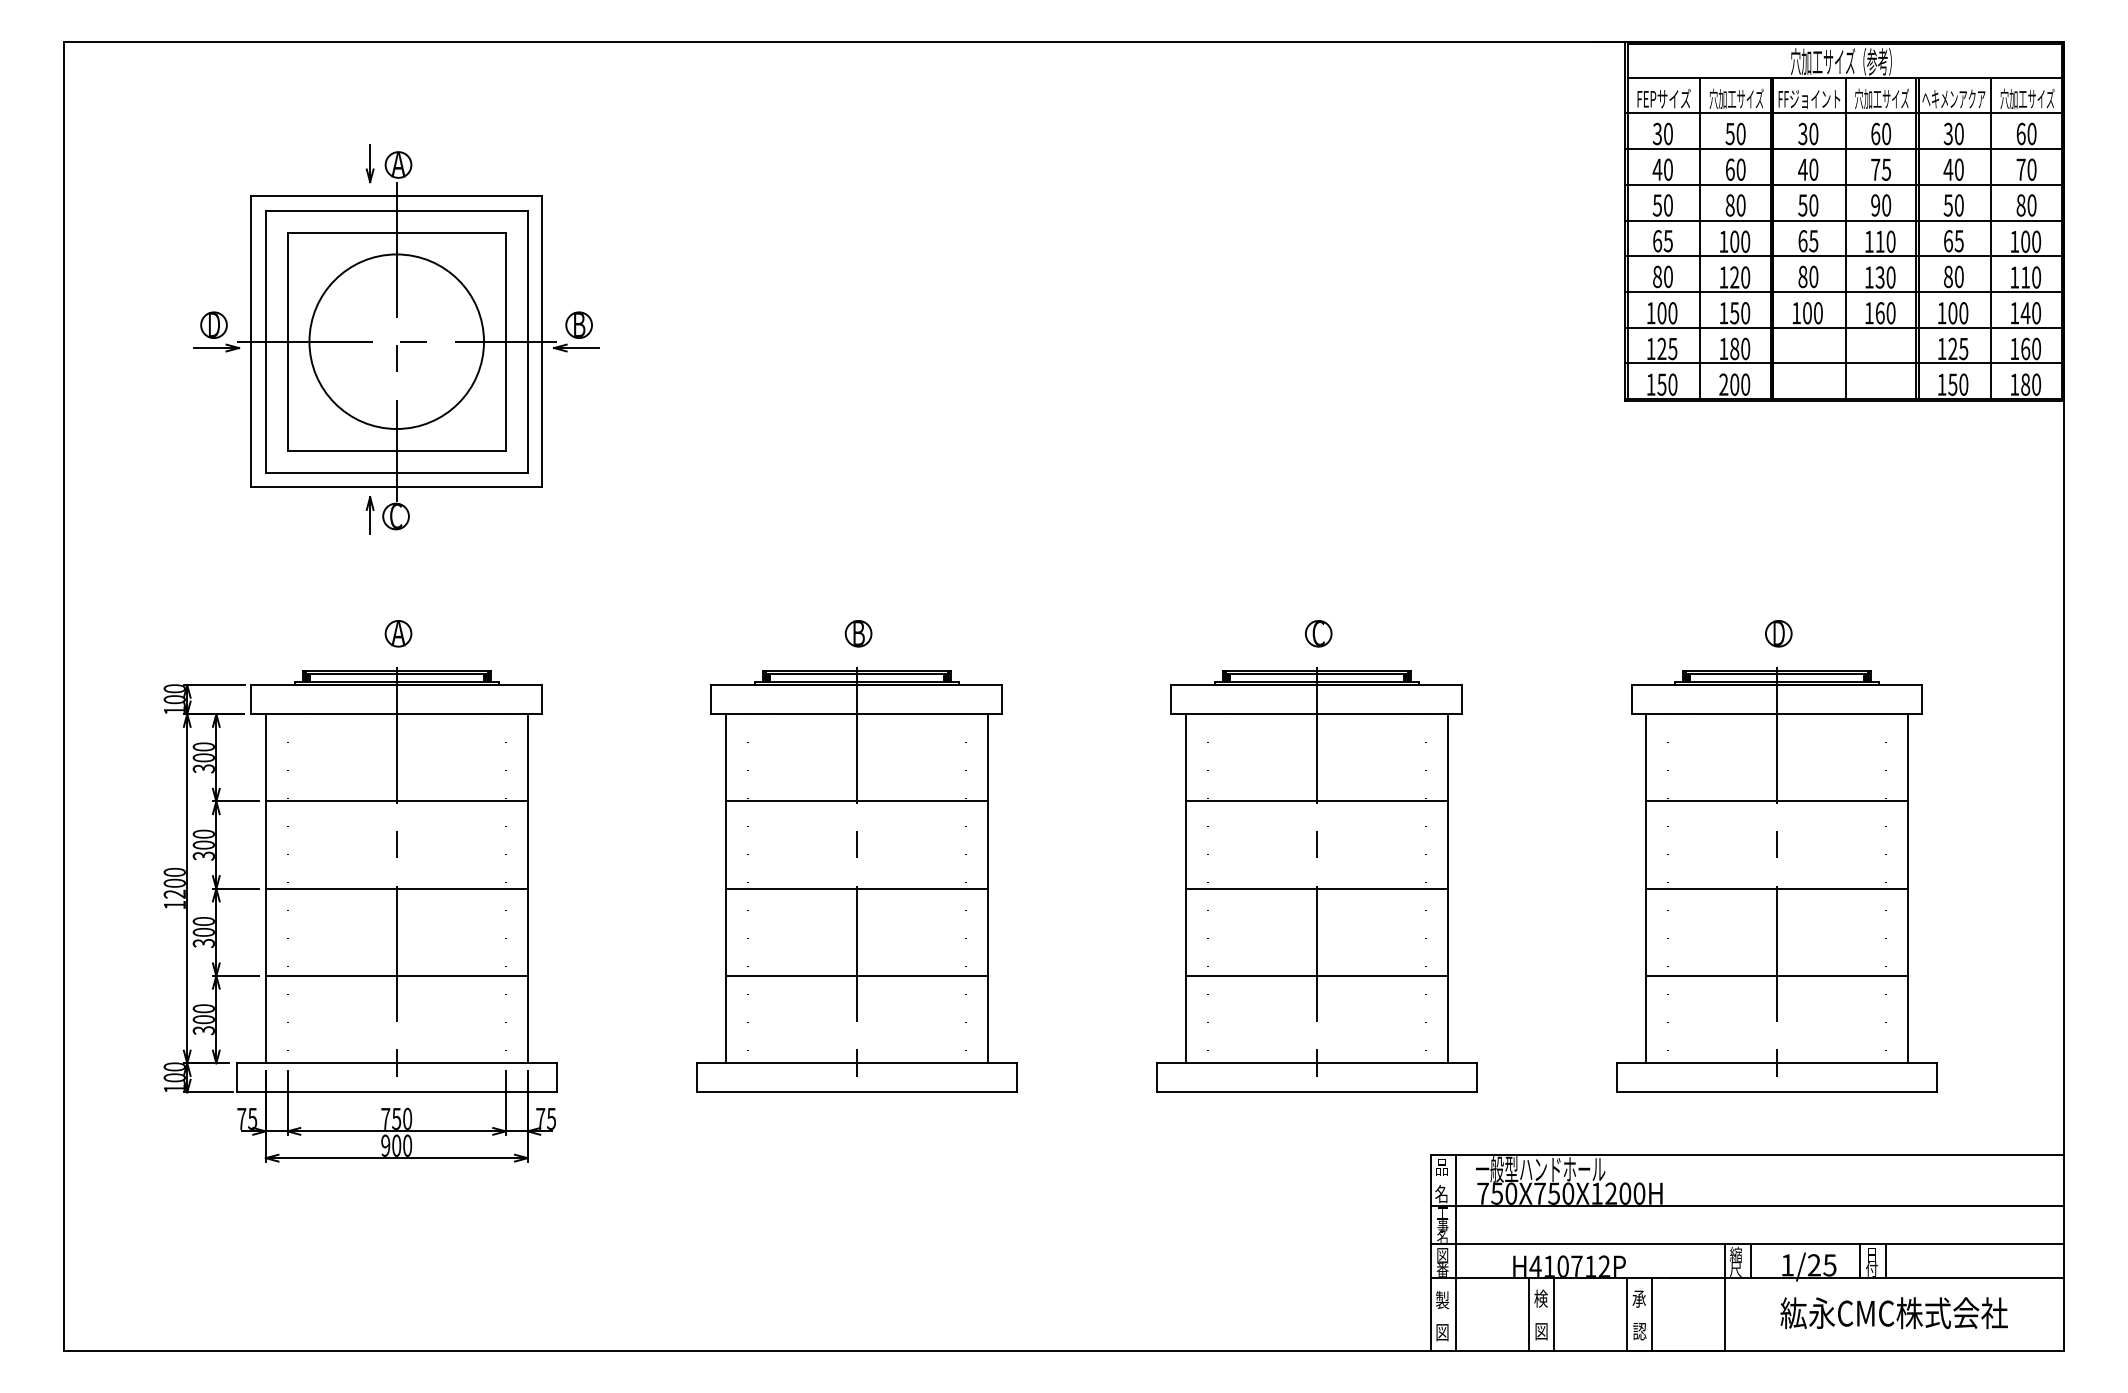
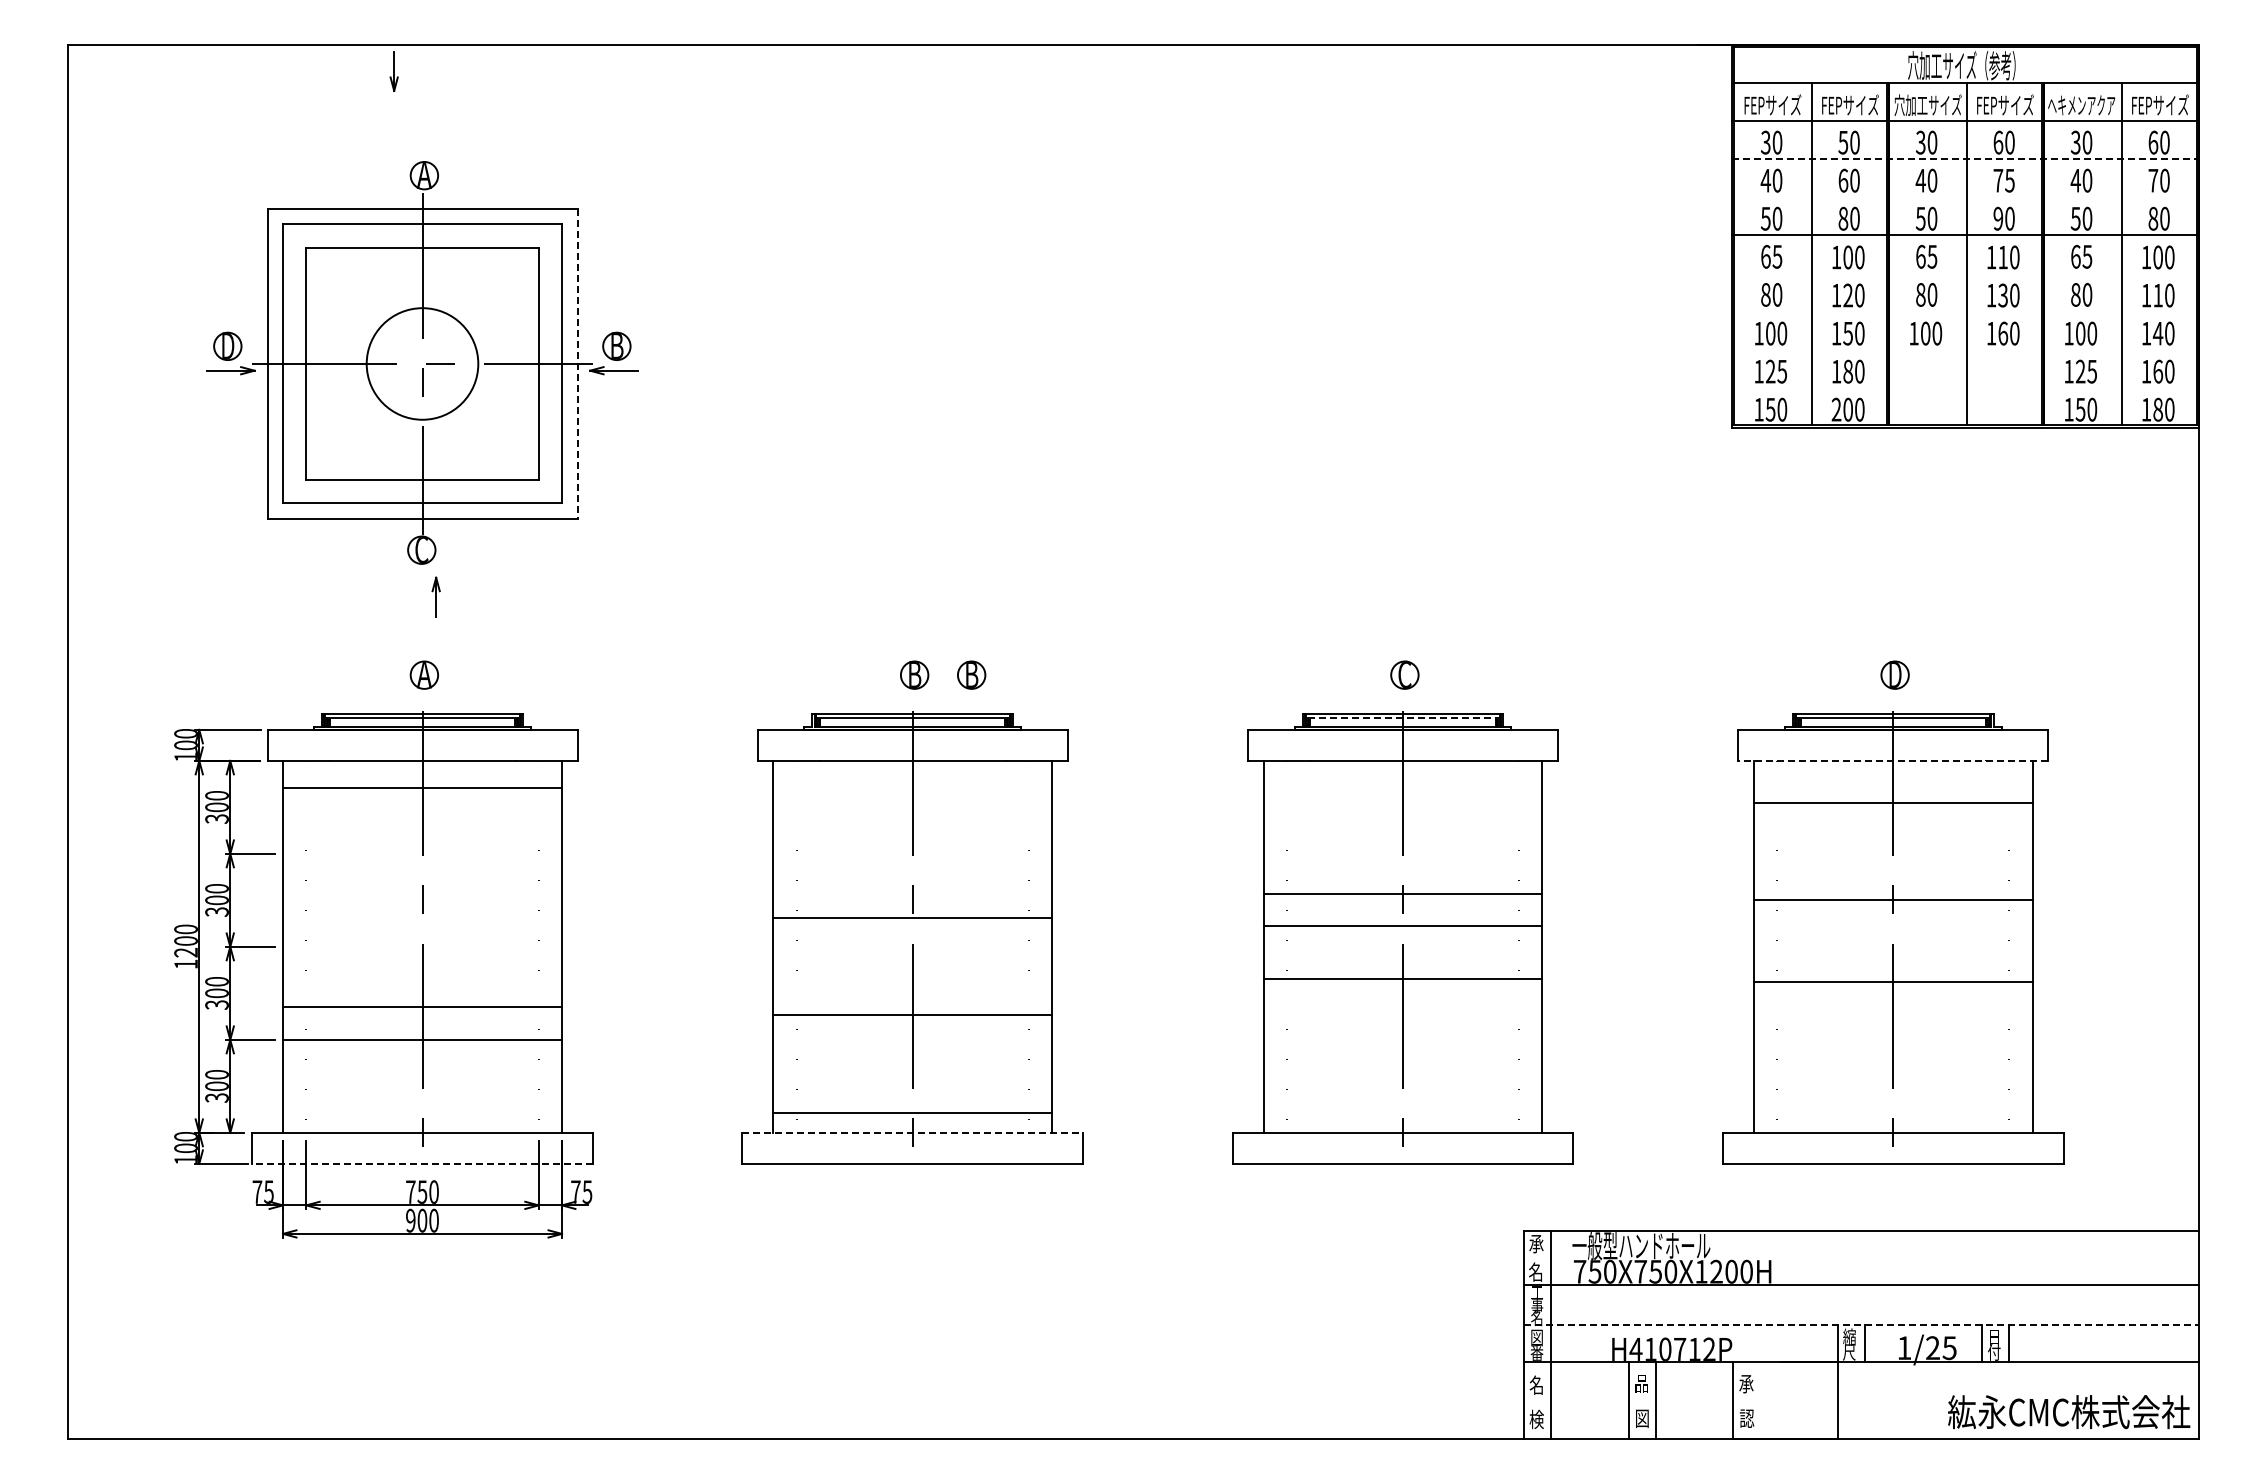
text: (1735, 98) -> (1849, 104), 穴加工サイズ -> FEPサイズ
text: (1881, 98) -> (2004, 104), 穴加工サイズ -> FEPサイズ
text: (2026, 98) -> (2159, 104), 穴加工サイズ -> FEPサイズ
text: (1809, 99) -> (1927, 105), FFジョイント -> 穴加工サイズ
line: (1844, 148) -> (1965, 158), solid -> dashed
part: (369, 163) -> (393, 71), moved
line: (1843, 184) -> (1964, 196), removed
line: (1843, 255) -> (1964, 272), removed
line: (1843, 292) -> (1964, 311), removed
line: (1843, 328) -> (1964, 349), removed
circle: (396, 341) -> (422, 363), size x0.6
line: (542, 341) -> (577, 363), solid -> dashed
line: (1843, 363) -> (1964, 387), removed
part: (369, 514) -> (435, 596), moved
part: (911, 633) -> (971, 674), added
line: (1317, 674) -> (1403, 718), solid -> dashed
line: (1777, 713) -> (1893, 760), solid -> dashed
line: (396, 801) -> (422, 787), moved
line: (856, 801) -> (912, 917), moved
line: (1316, 801) -> (1402, 925), moved
line: (1776, 801) -> (1892, 802), moved
line: (396, 888) -> (422, 1006), moved
line: (856, 888) -> (912, 1014), moved
line: (1316, 888) -> (1402, 893), moved
line: (1776, 888) -> (1892, 899), moved
line: (856, 975) -> (912, 1112), moved
line: (1316, 975) -> (1402, 978), moved
line: (1776, 975) -> (1892, 981), moved
line: (857, 1062) -> (913, 1132), solid -> dashed
line: (396, 1092) -> (422, 1163), solid -> dashed
text: (1442, 1168) -> (1536, 1244), 品 -> 承
line: (1748, 1244) -> (1862, 1325), solid -> dashed
text: (1540, 1298) -> (1641, 1383), 検 -> 品
text: (1442, 1299) -> (1536, 1384), 製 -> 名
text: (1894, 1313) -> (2069, 1412), moved
line: (1652, 1314) -> (1760, 1400), removed
text: (1442, 1332) -> (1536, 1419), 図 -> 検

